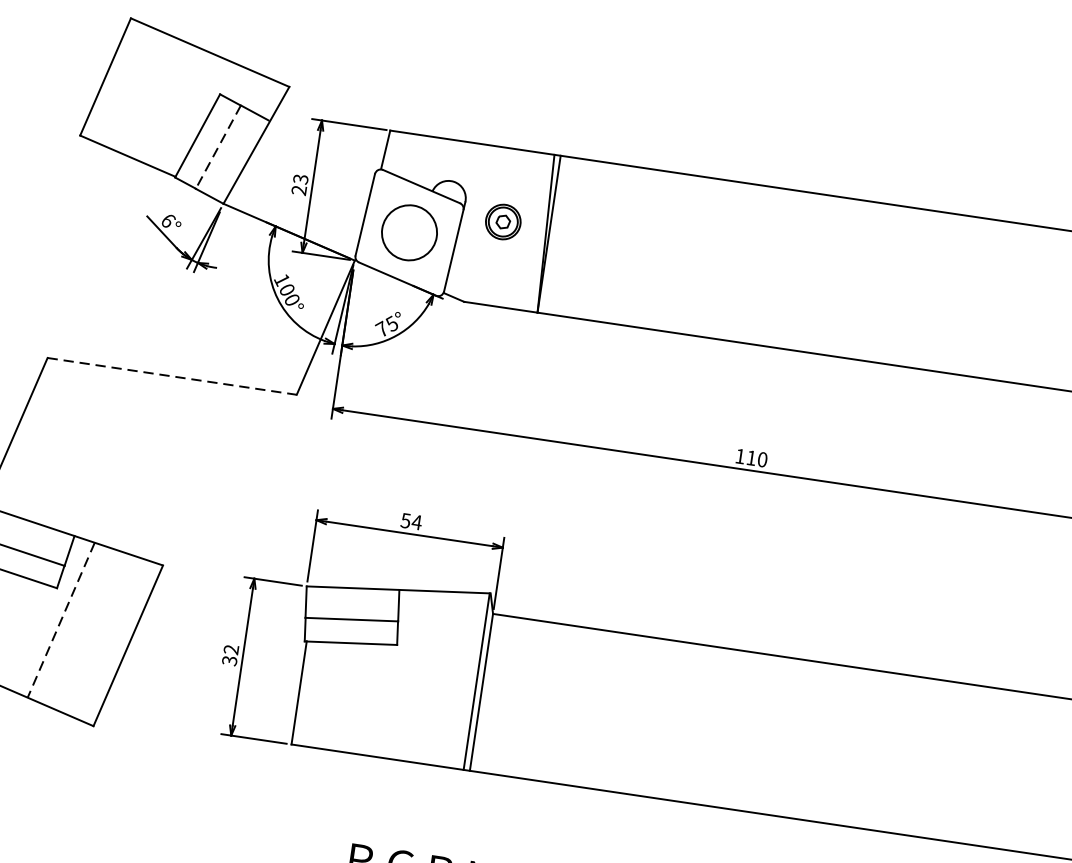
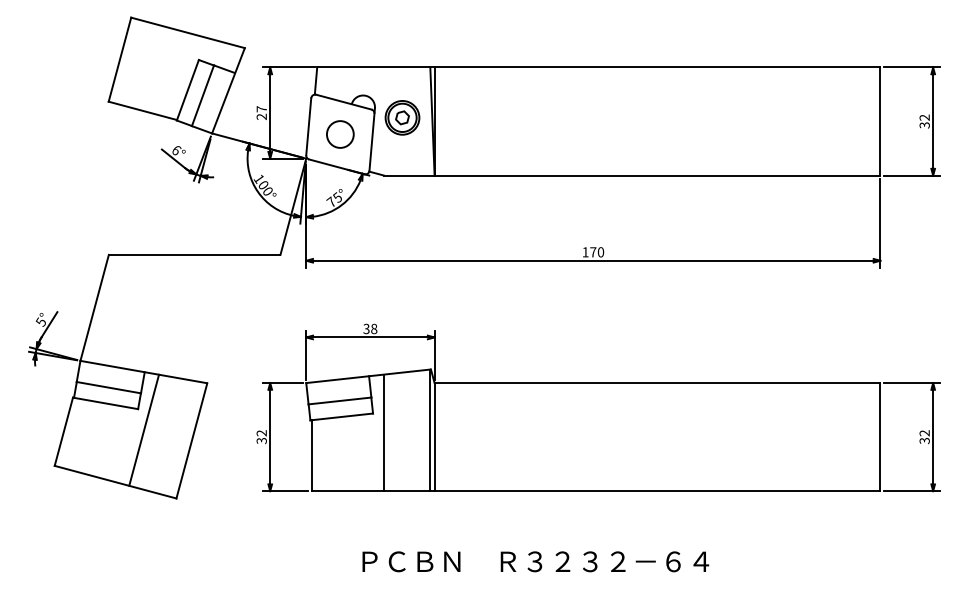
line: (217, 148) -> (202, 96), dashed -> solid
text: (300, 179) -> (261, 109), 23 -> 27
part: (503, 221) -> (402, 117), size x1.43
circle: (408, 232) -> (339, 134), size x0.71
line: (172, 375) -> (194, 254), dashed -> solid
text: (751, 458) -> (593, 252), 110 -> 170
text: (411, 520) -> (370, 328), 54 -> 38
line: (61, 620) -> (144, 430), dashed -> solid
line: (409, 674) -> (384, 432), added

